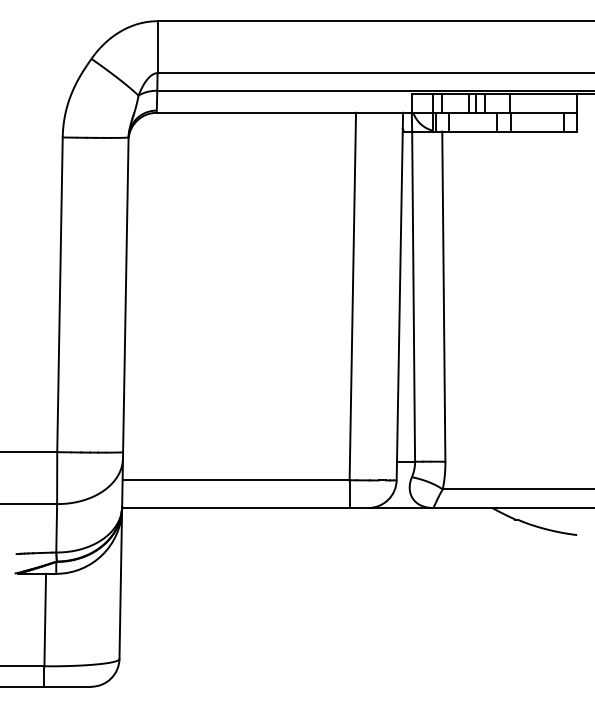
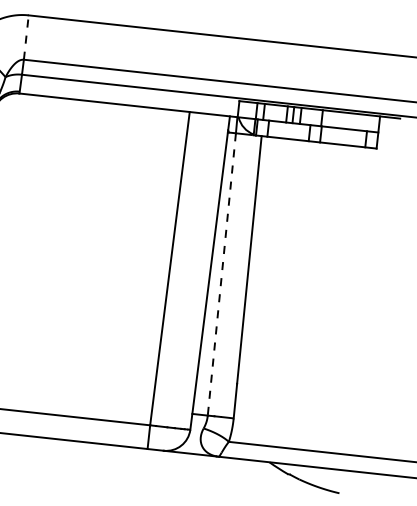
line: (157, 47) -> (26, 37), solid -> dashed
line: (413, 297) -> (221, 275), solid -> dashed

